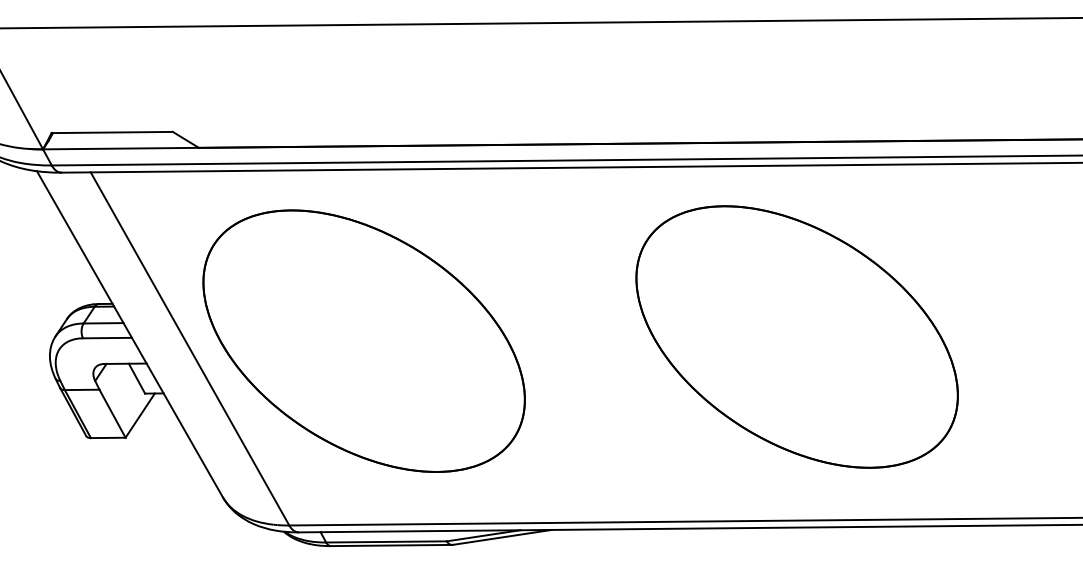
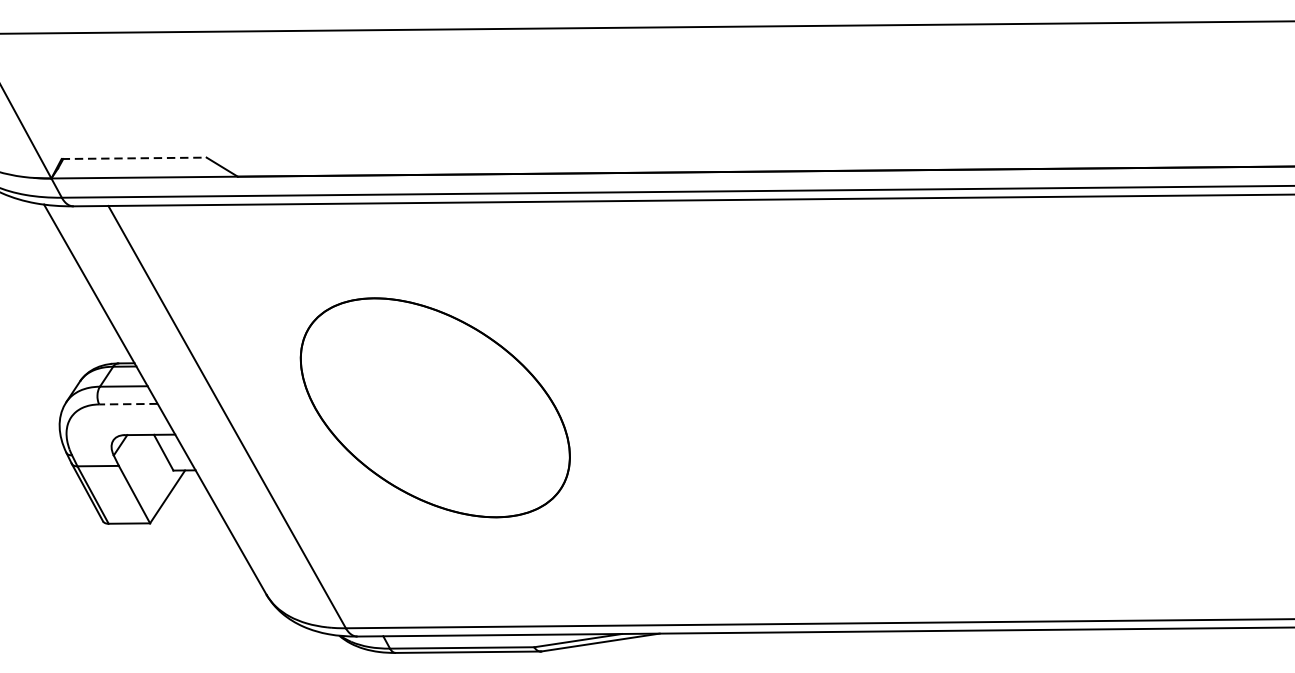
line: (112, 132) -> (134, 158), solid -> dashed
part: (796, 336) -> (952, 402), removed
line: (107, 338) -> (128, 404), solid -> dashed
part: (363, 340) -> (434, 407), size x0.7

